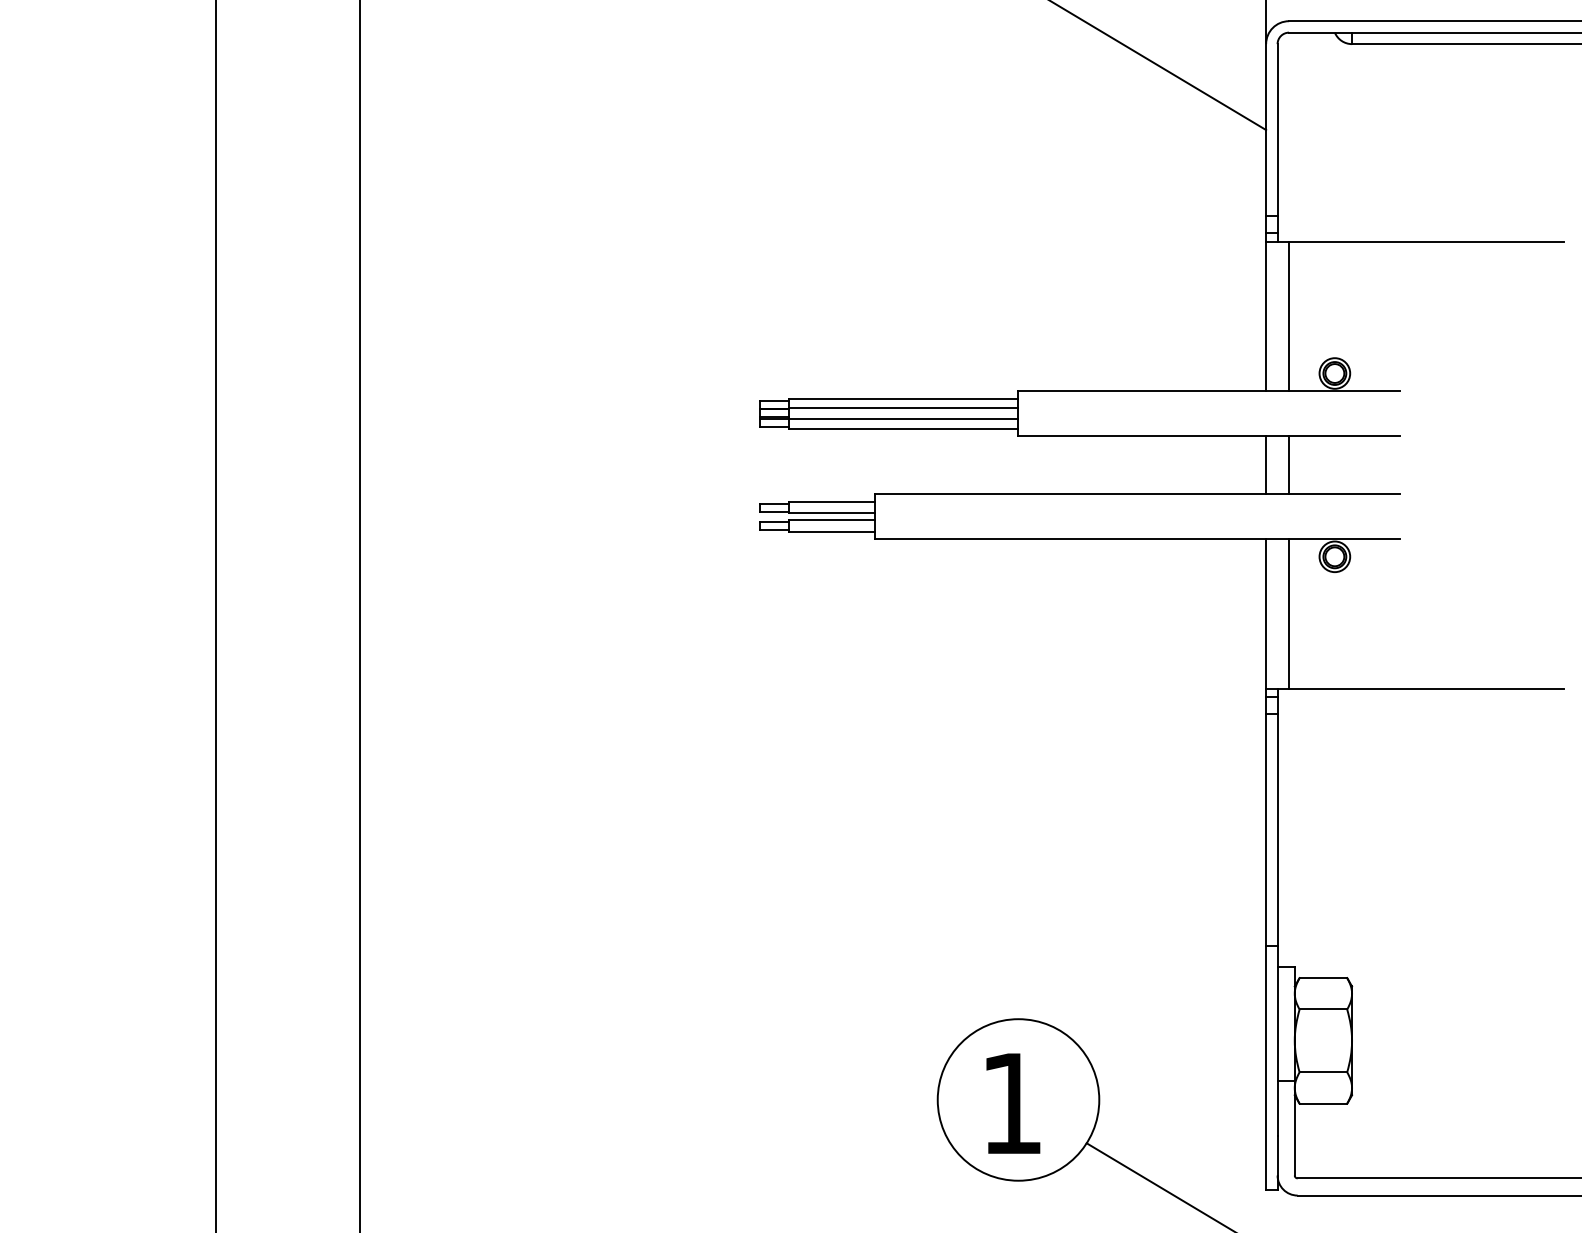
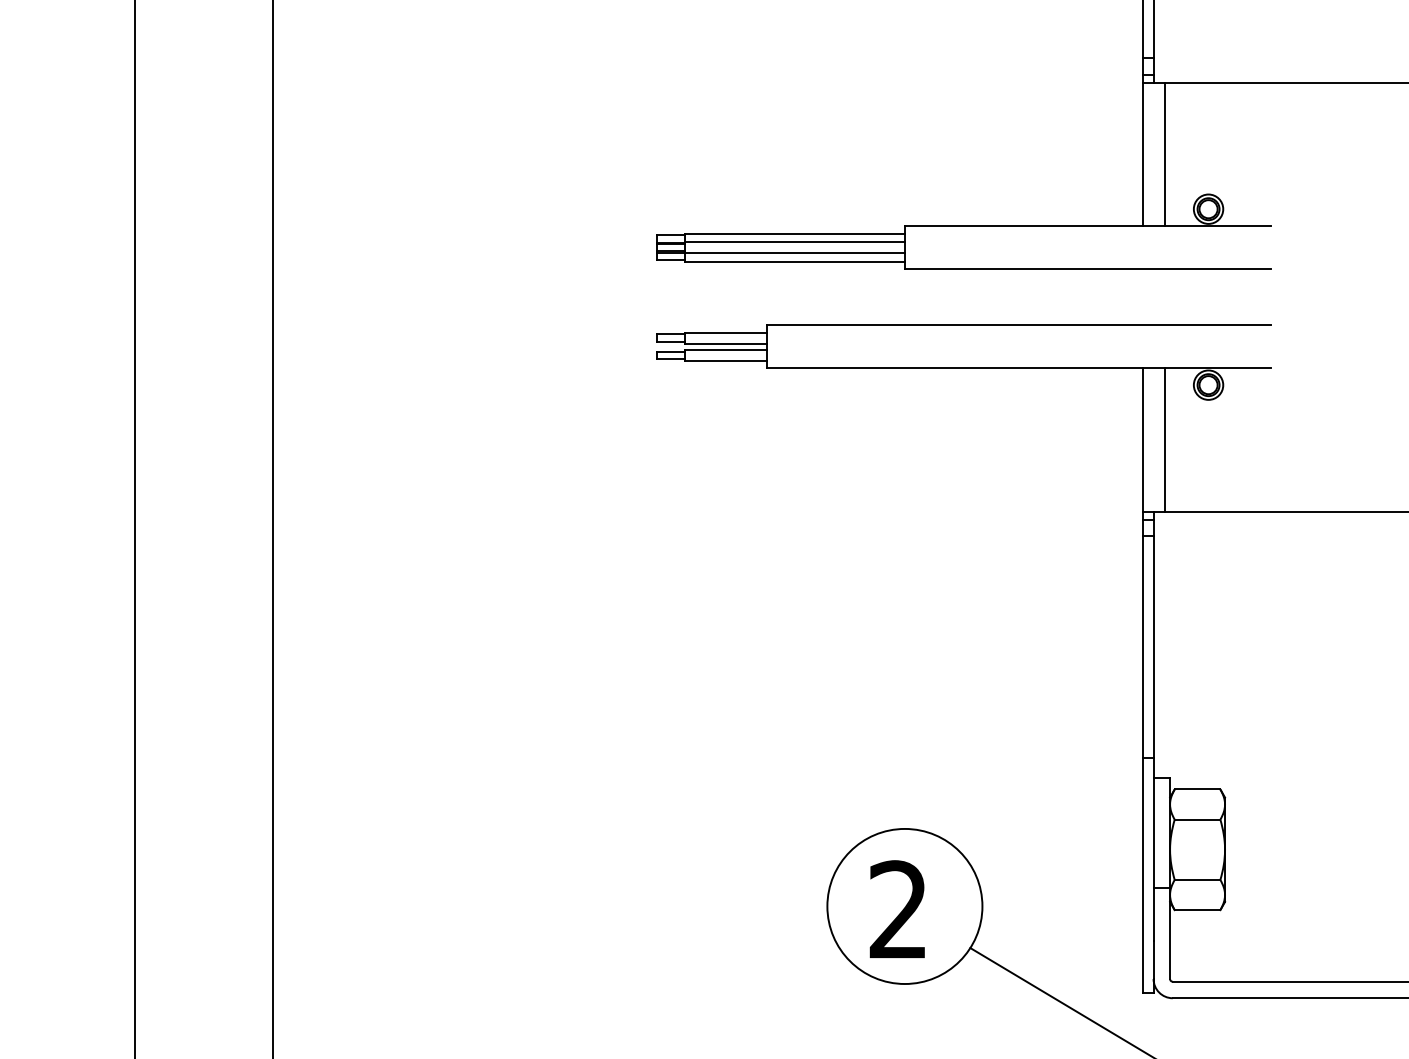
line: (1266, 464) -> (1142, 296), removed
line: (1289, 464) -> (1165, 296), removed
text: (1011, 1102) -> (898, 908), 1 -> 2

